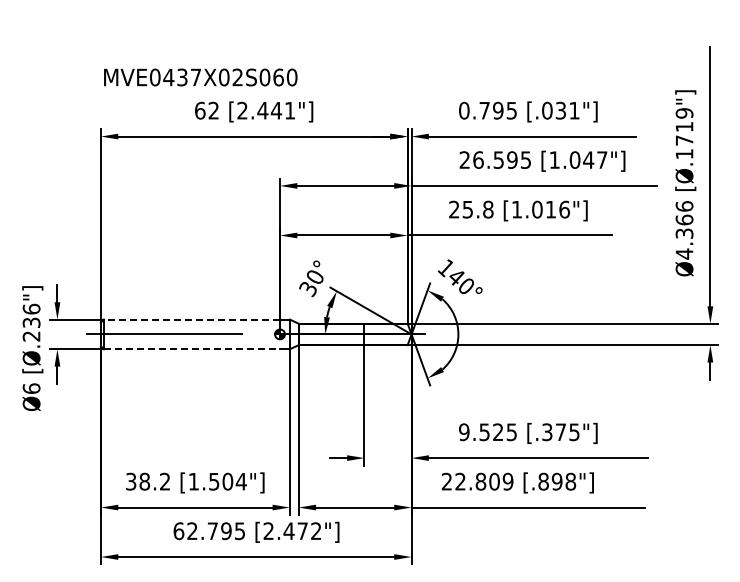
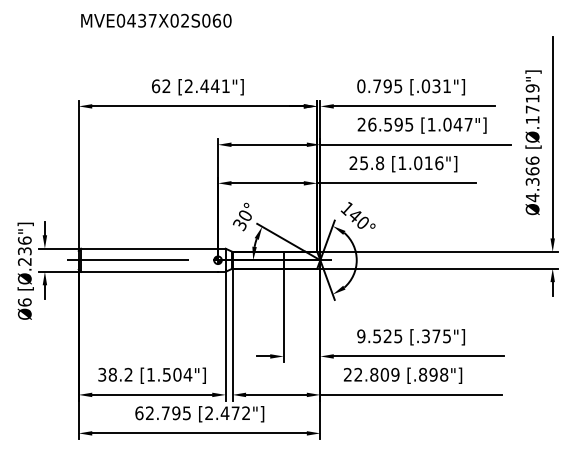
text: (200, 77) -> (156, 20), moved
line: (191, 319) -> (149, 248), dashed -> solid
line: (192, 349) -> (149, 271), dashed -> solid

